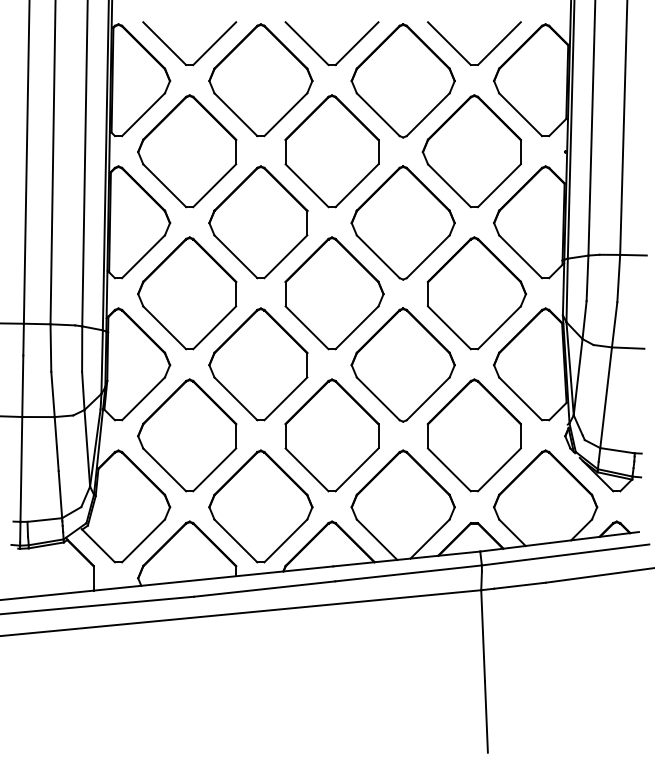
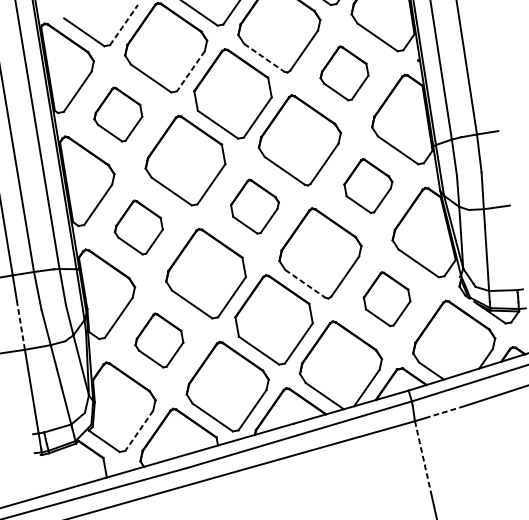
line: (215, 43) -> (124, 24), solid -> dashed
line: (285, 115) -> (190, 71), solid -> dashed
line: (378, 115) -> (264, 58), solid -> dashed
part: (187, 151) -> (117, 114), size x0.6
part: (471, 151) -> (343, 73), size x0.6
part: (187, 293) -> (138, 227), size x0.6
part: (334, 293) -> (255, 206), size x0.6
part: (477, 293) -> (369, 185), size x0.6
line: (22, 386) -> (20, 325), solid -> dashed
line: (378, 399) -> (305, 284), solid -> dashed
part: (187, 435) -> (159, 340), size x0.6
part: (473, 435) -> (386, 299), size x0.6
line: (143, 541) -> (139, 431), solid -> dashed
line: (519, 585) -> (444, 411), solid -> dashed
line: (483, 635) -> (423, 456), solid -> dashed

